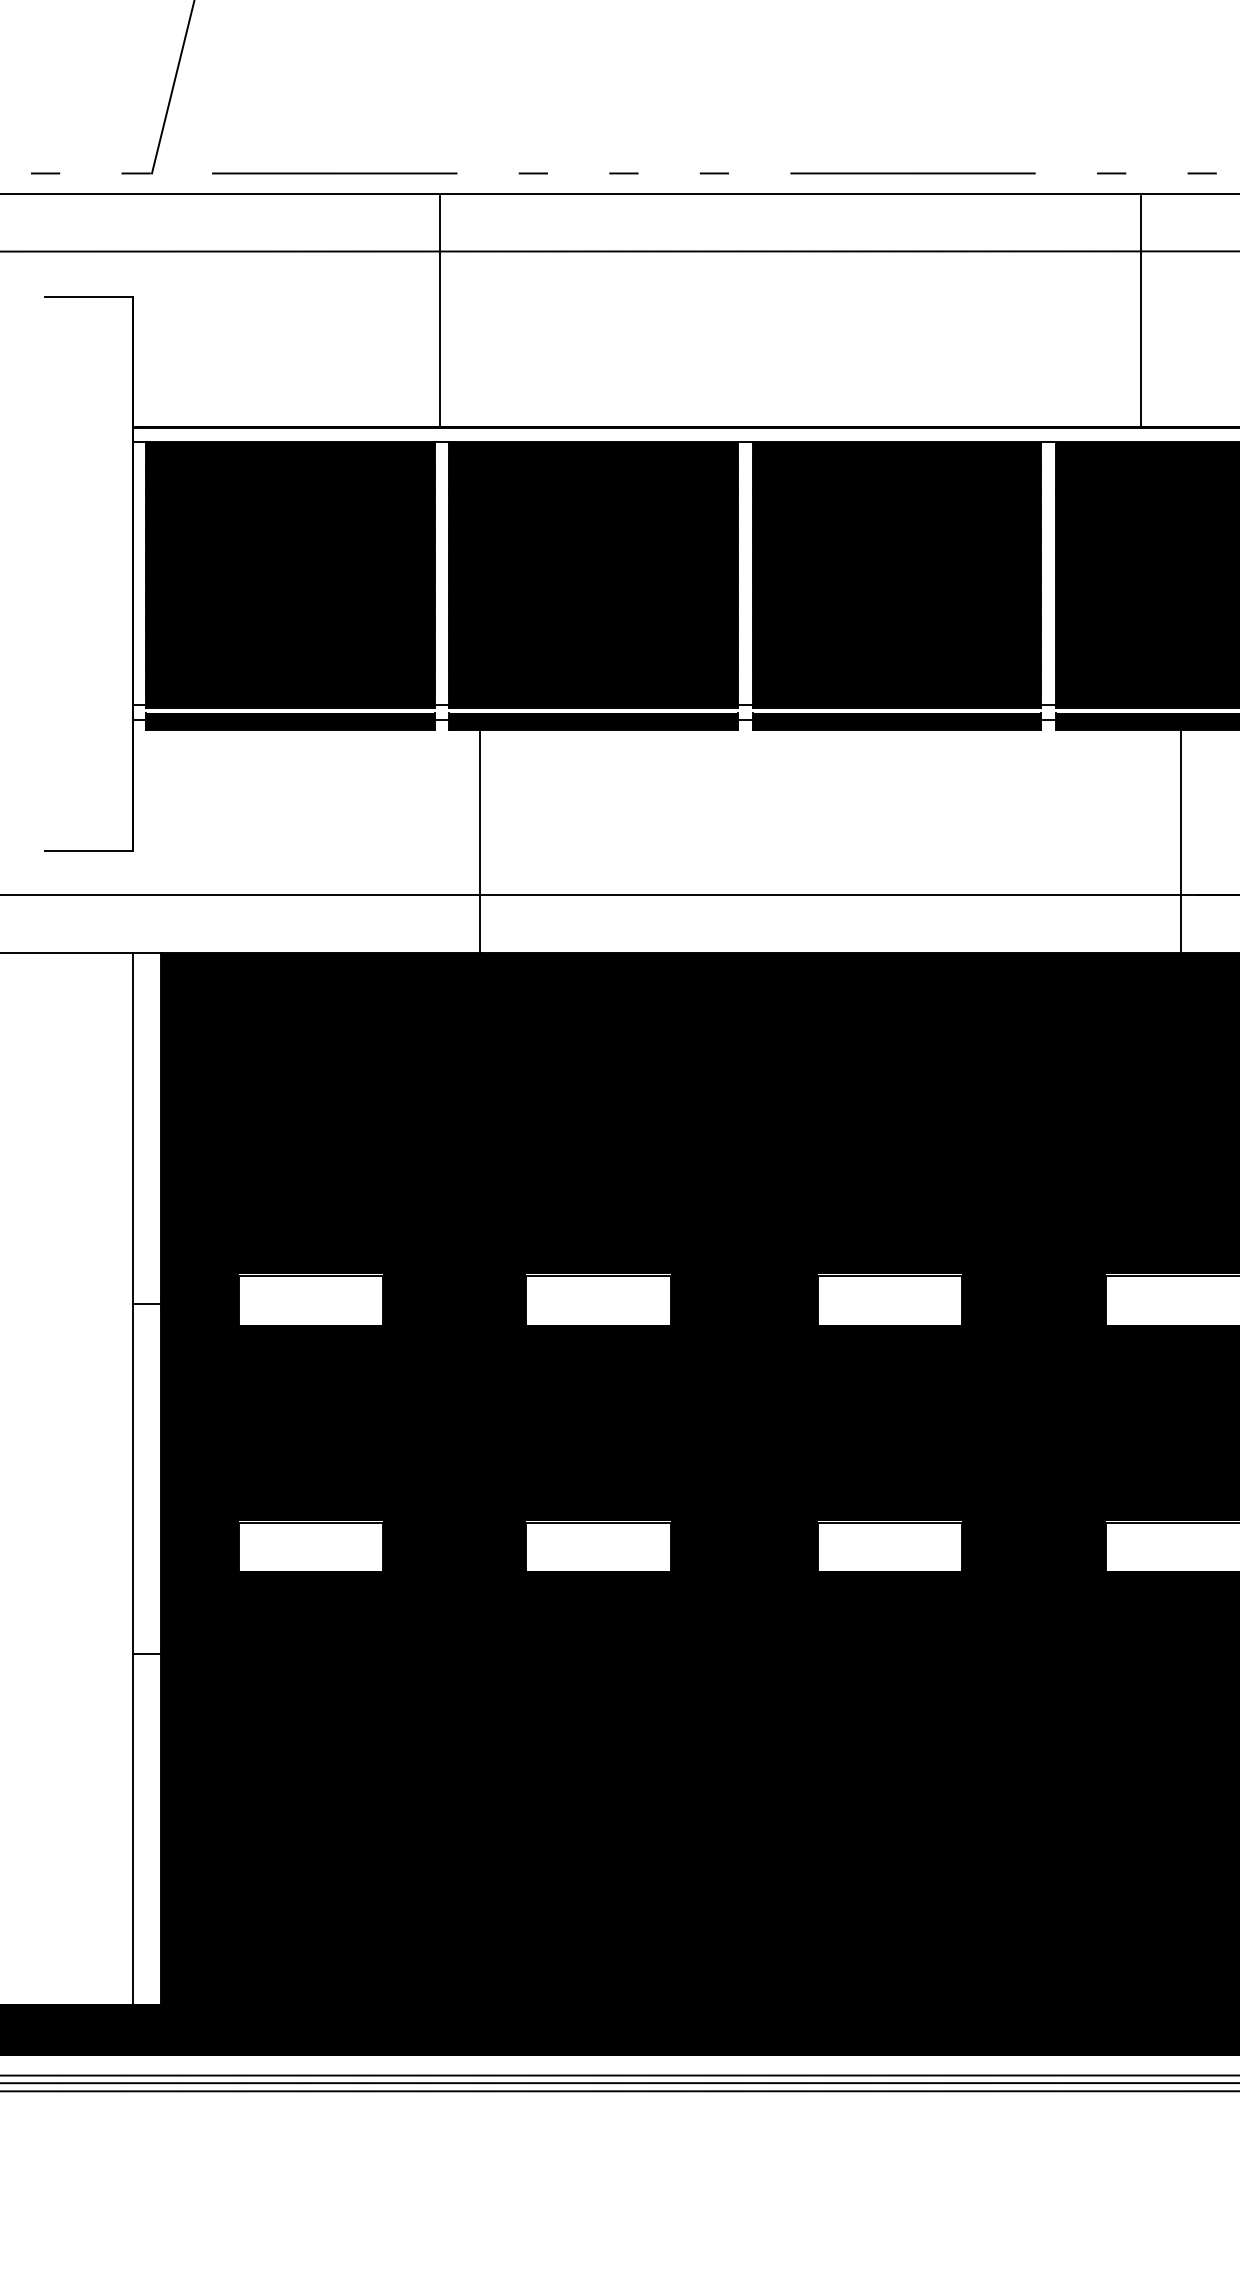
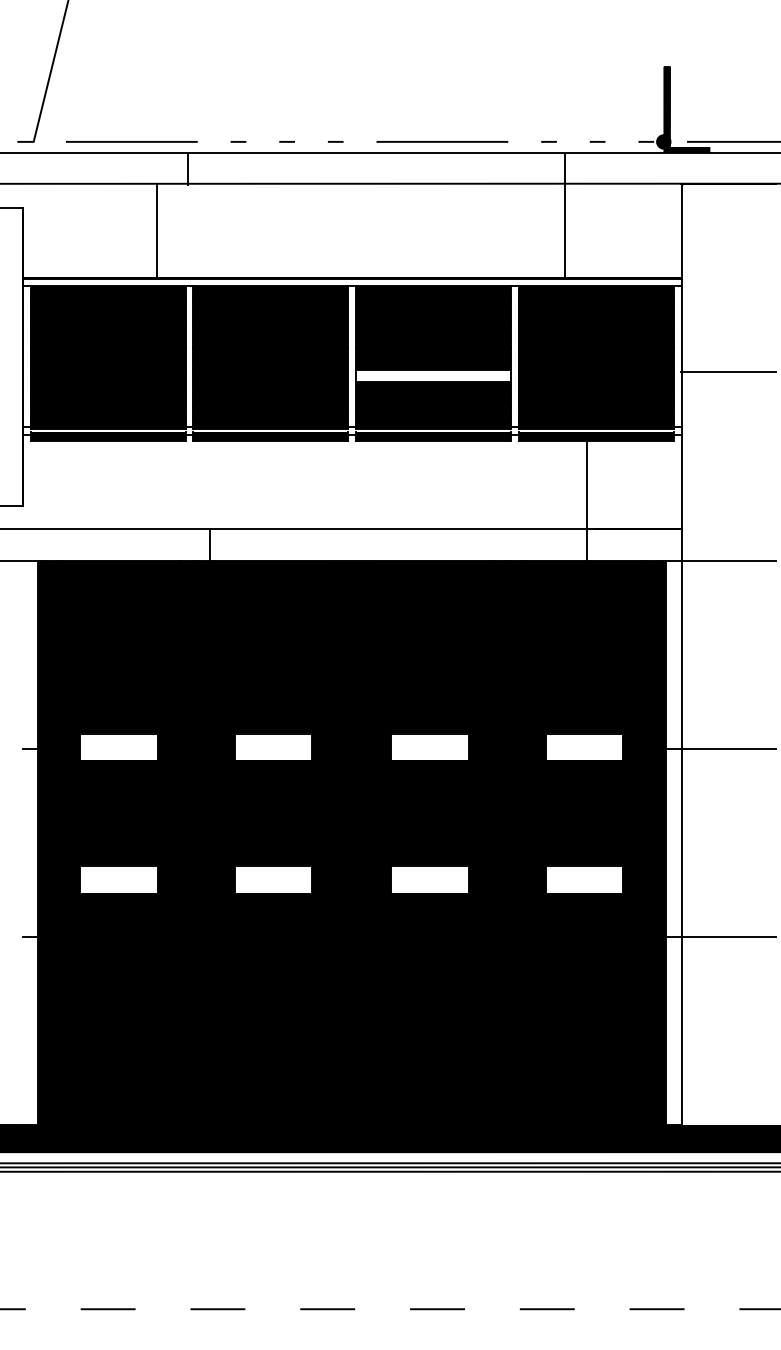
line: (440, 338) -> (157, 230), moved
fill: (896, 608) -> (433, 375), removed
line: (481, 811) -> (210, 484), removed
line: (132, 1478) -> (23, 842), removed

